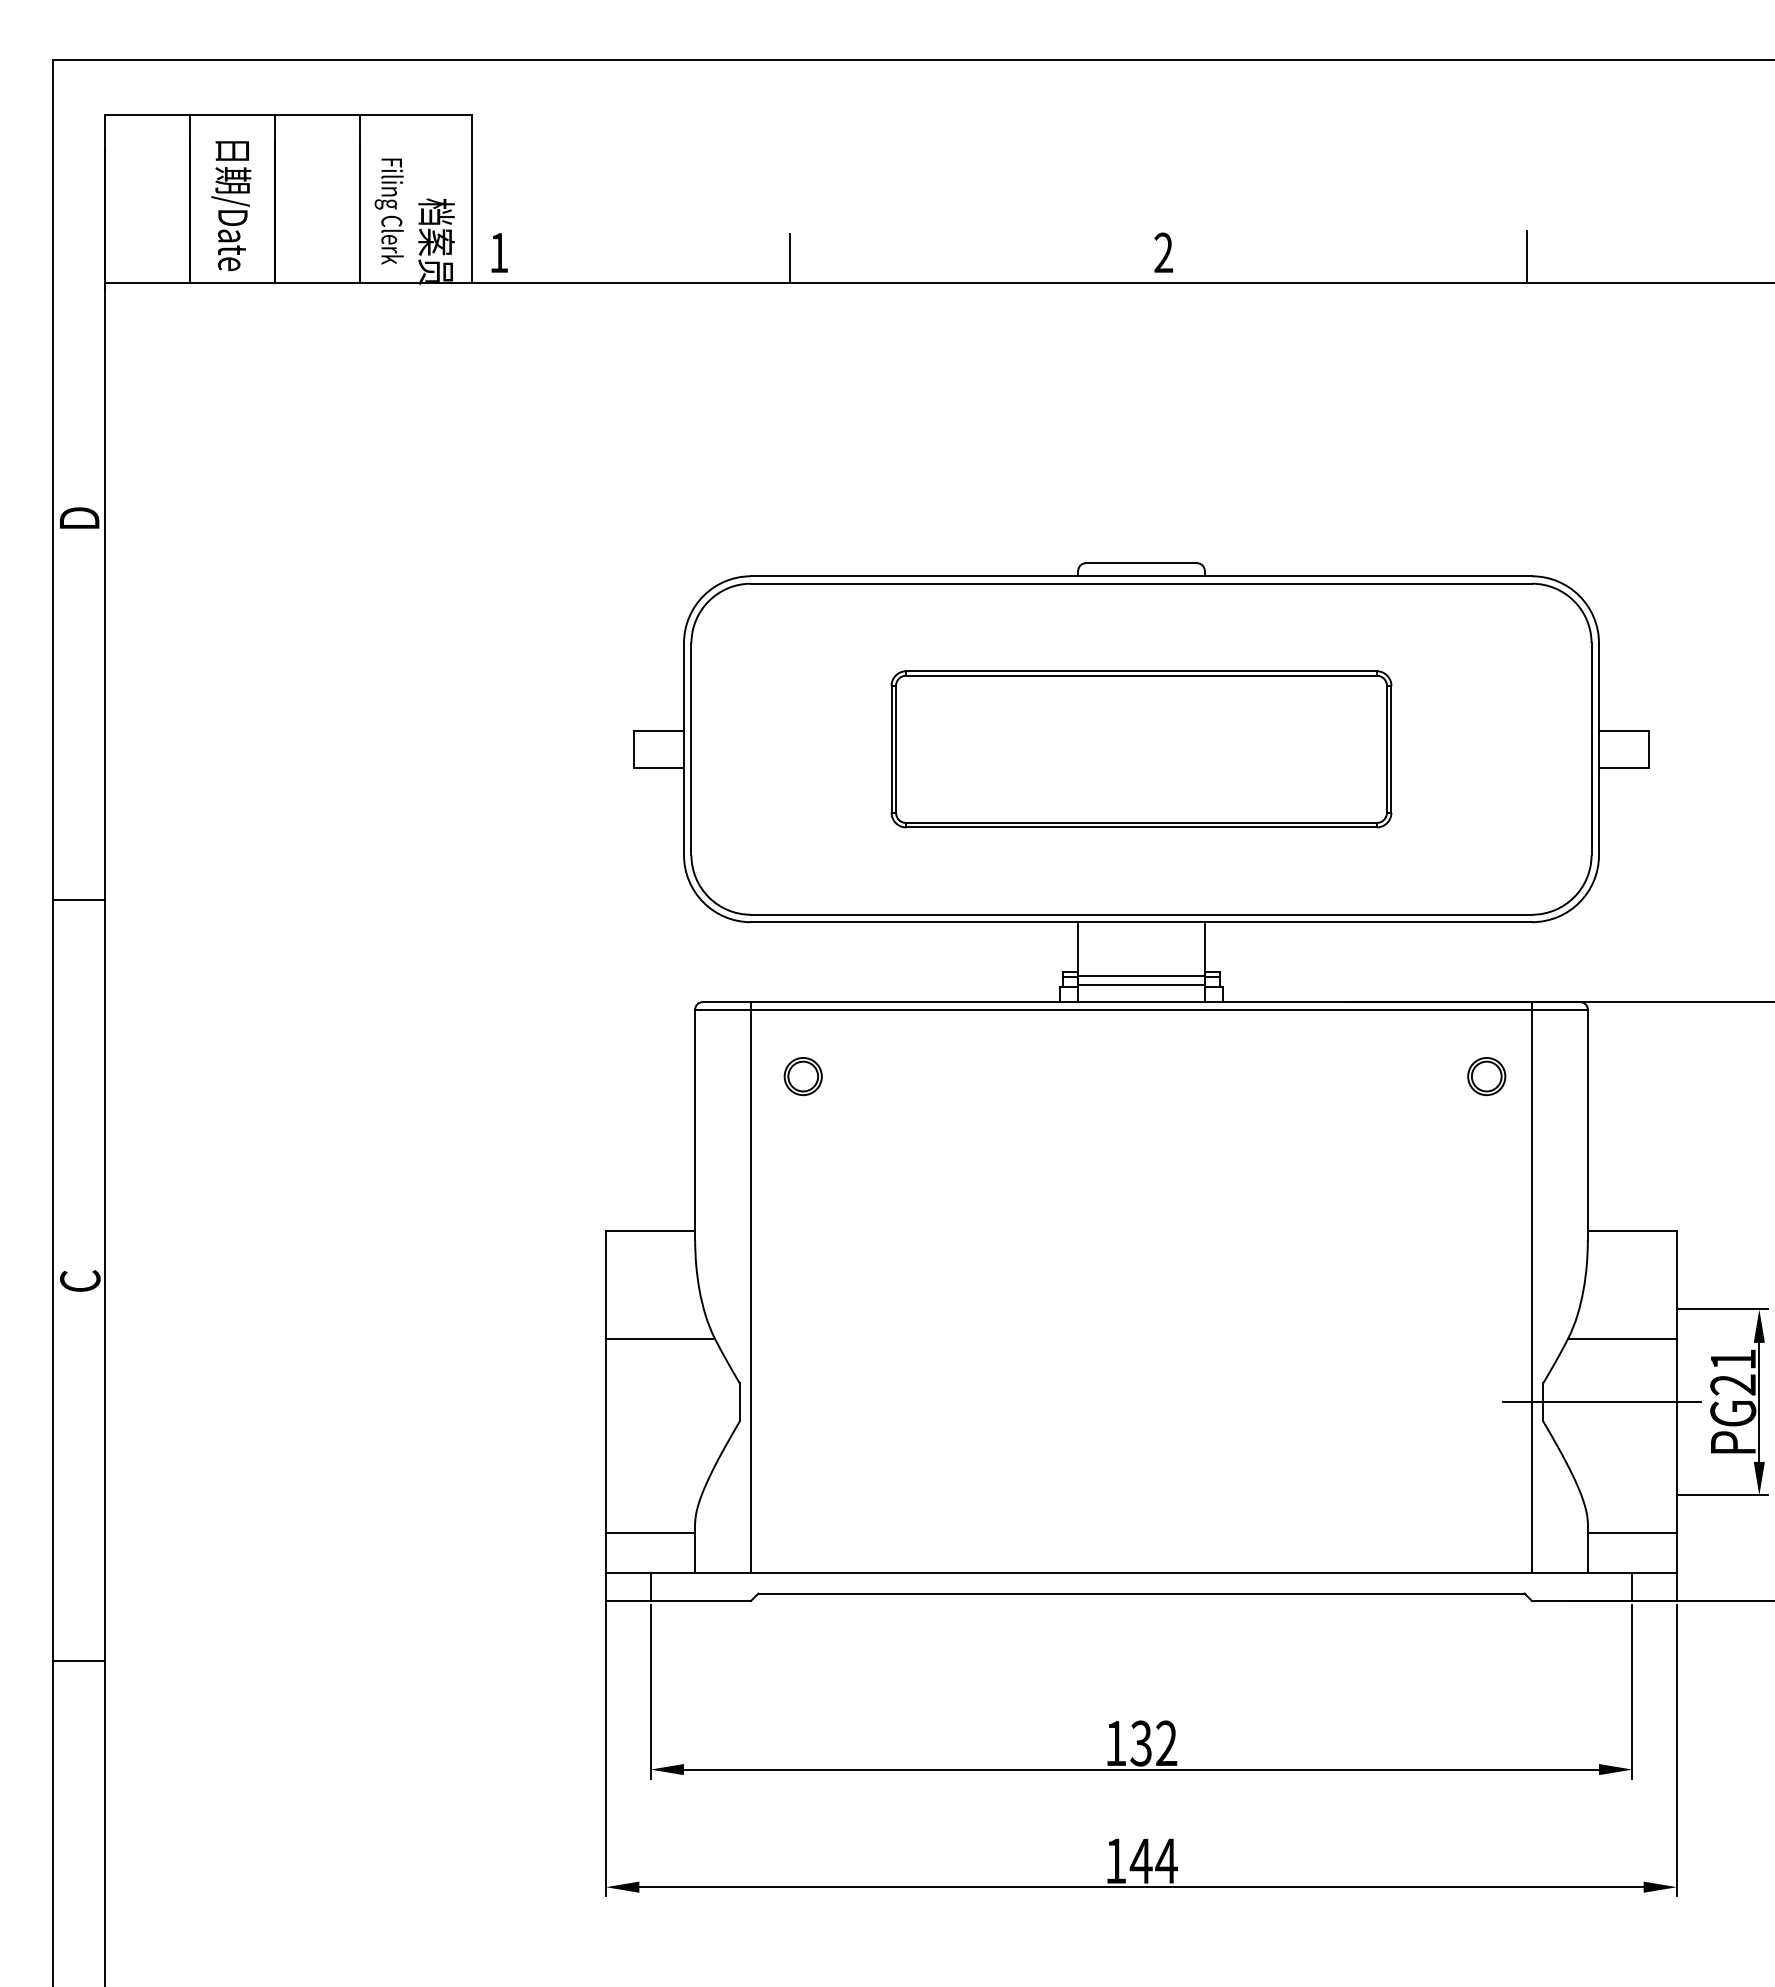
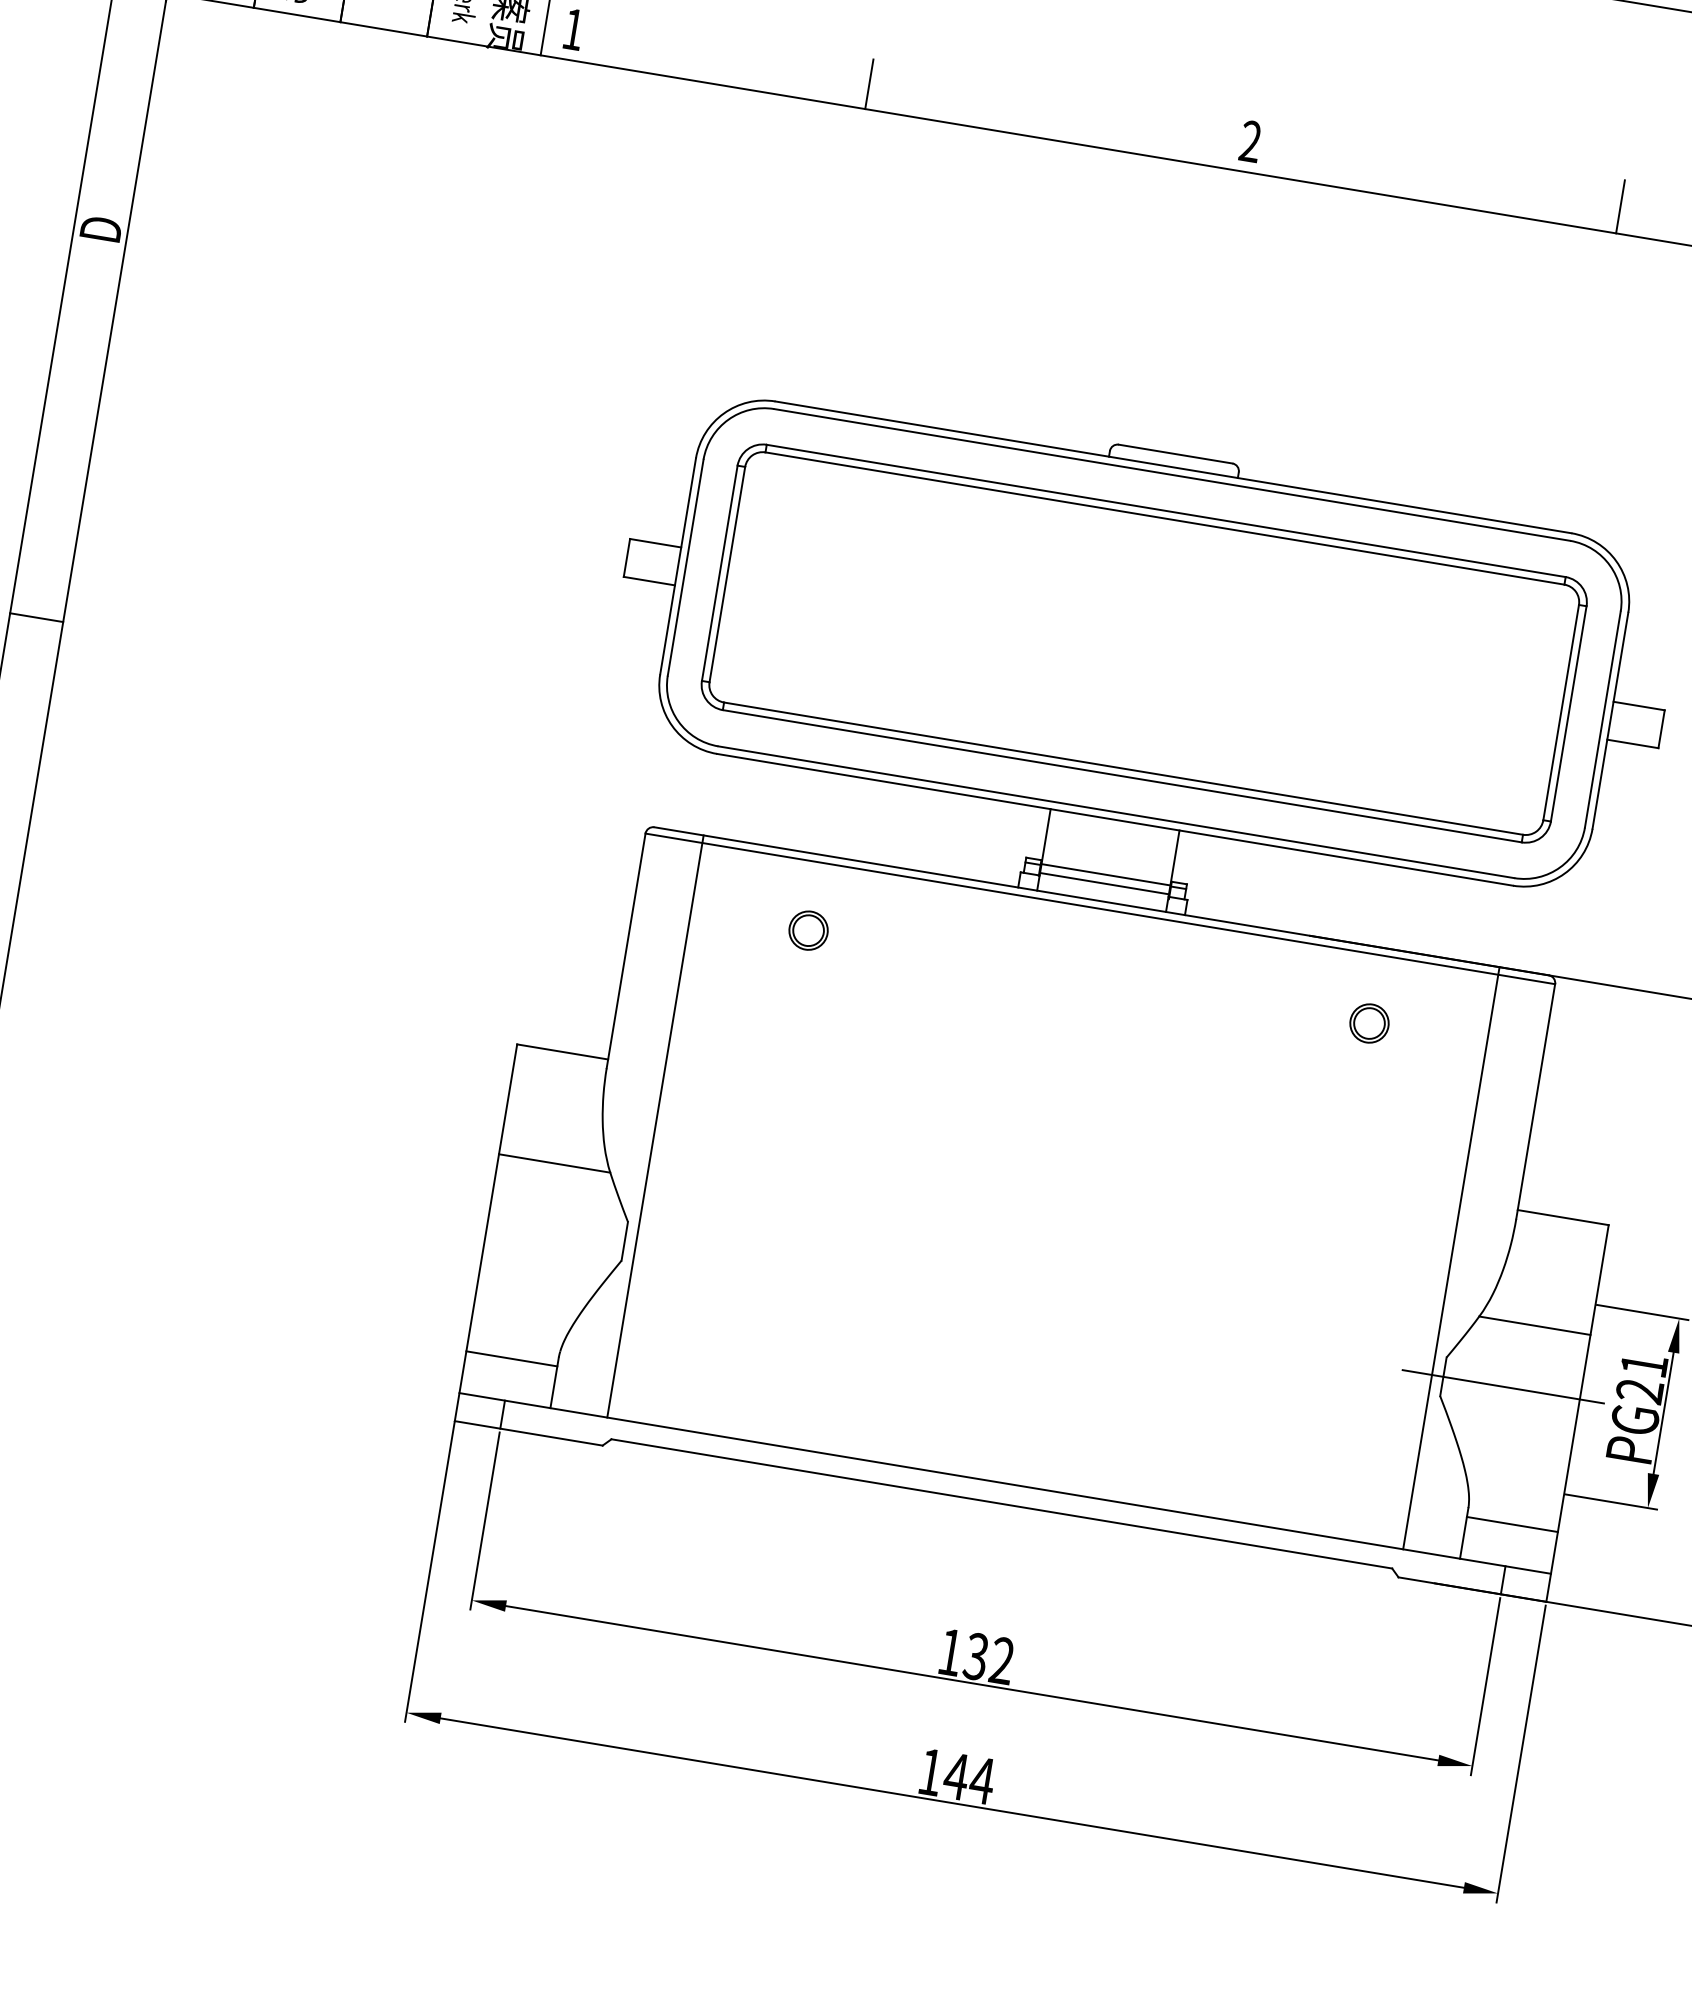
part: (1141, 749) -> (1144, 643), size x1.67
part: (802, 1076) -> (807, 930), moved
part: (1486, 1076) -> (1369, 1023), moved

